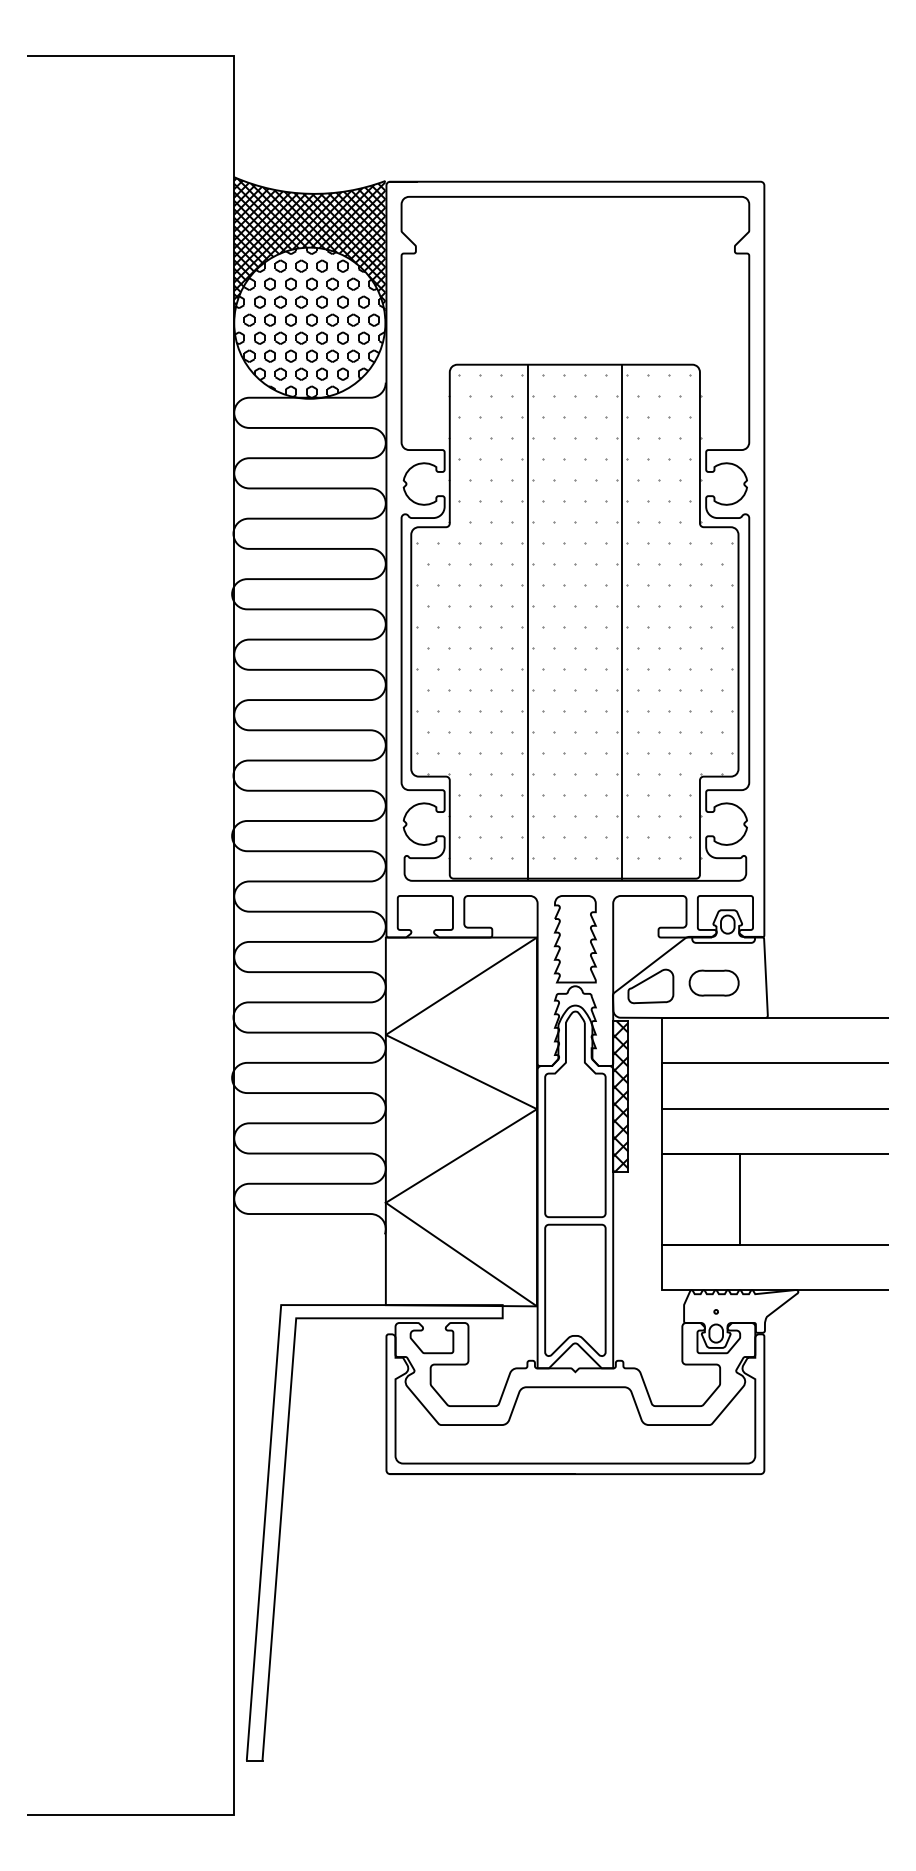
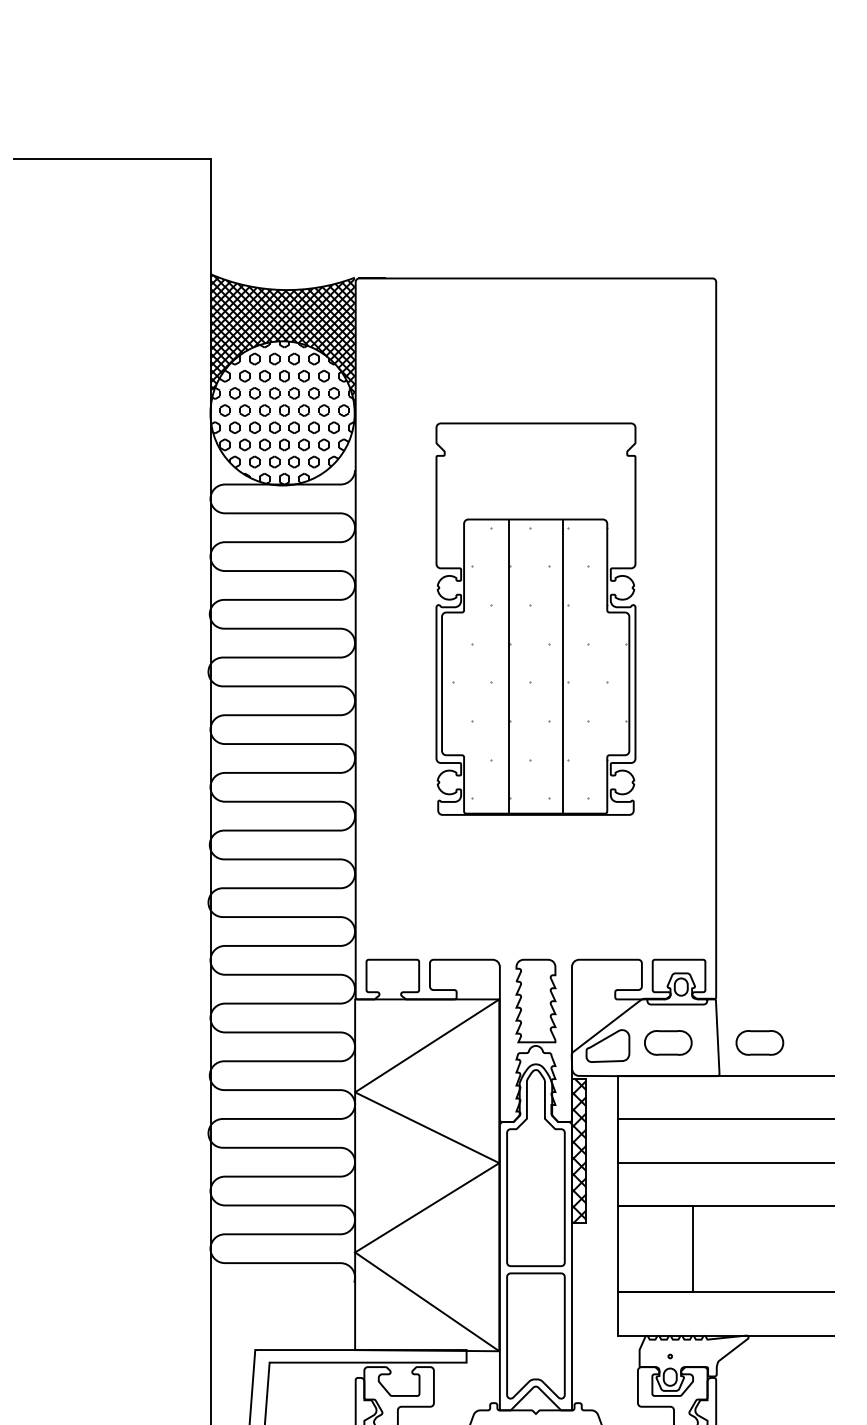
part: (575, 538) -> (536, 618), size x0.6
part: (809, 982) -> (759, 1042), added

